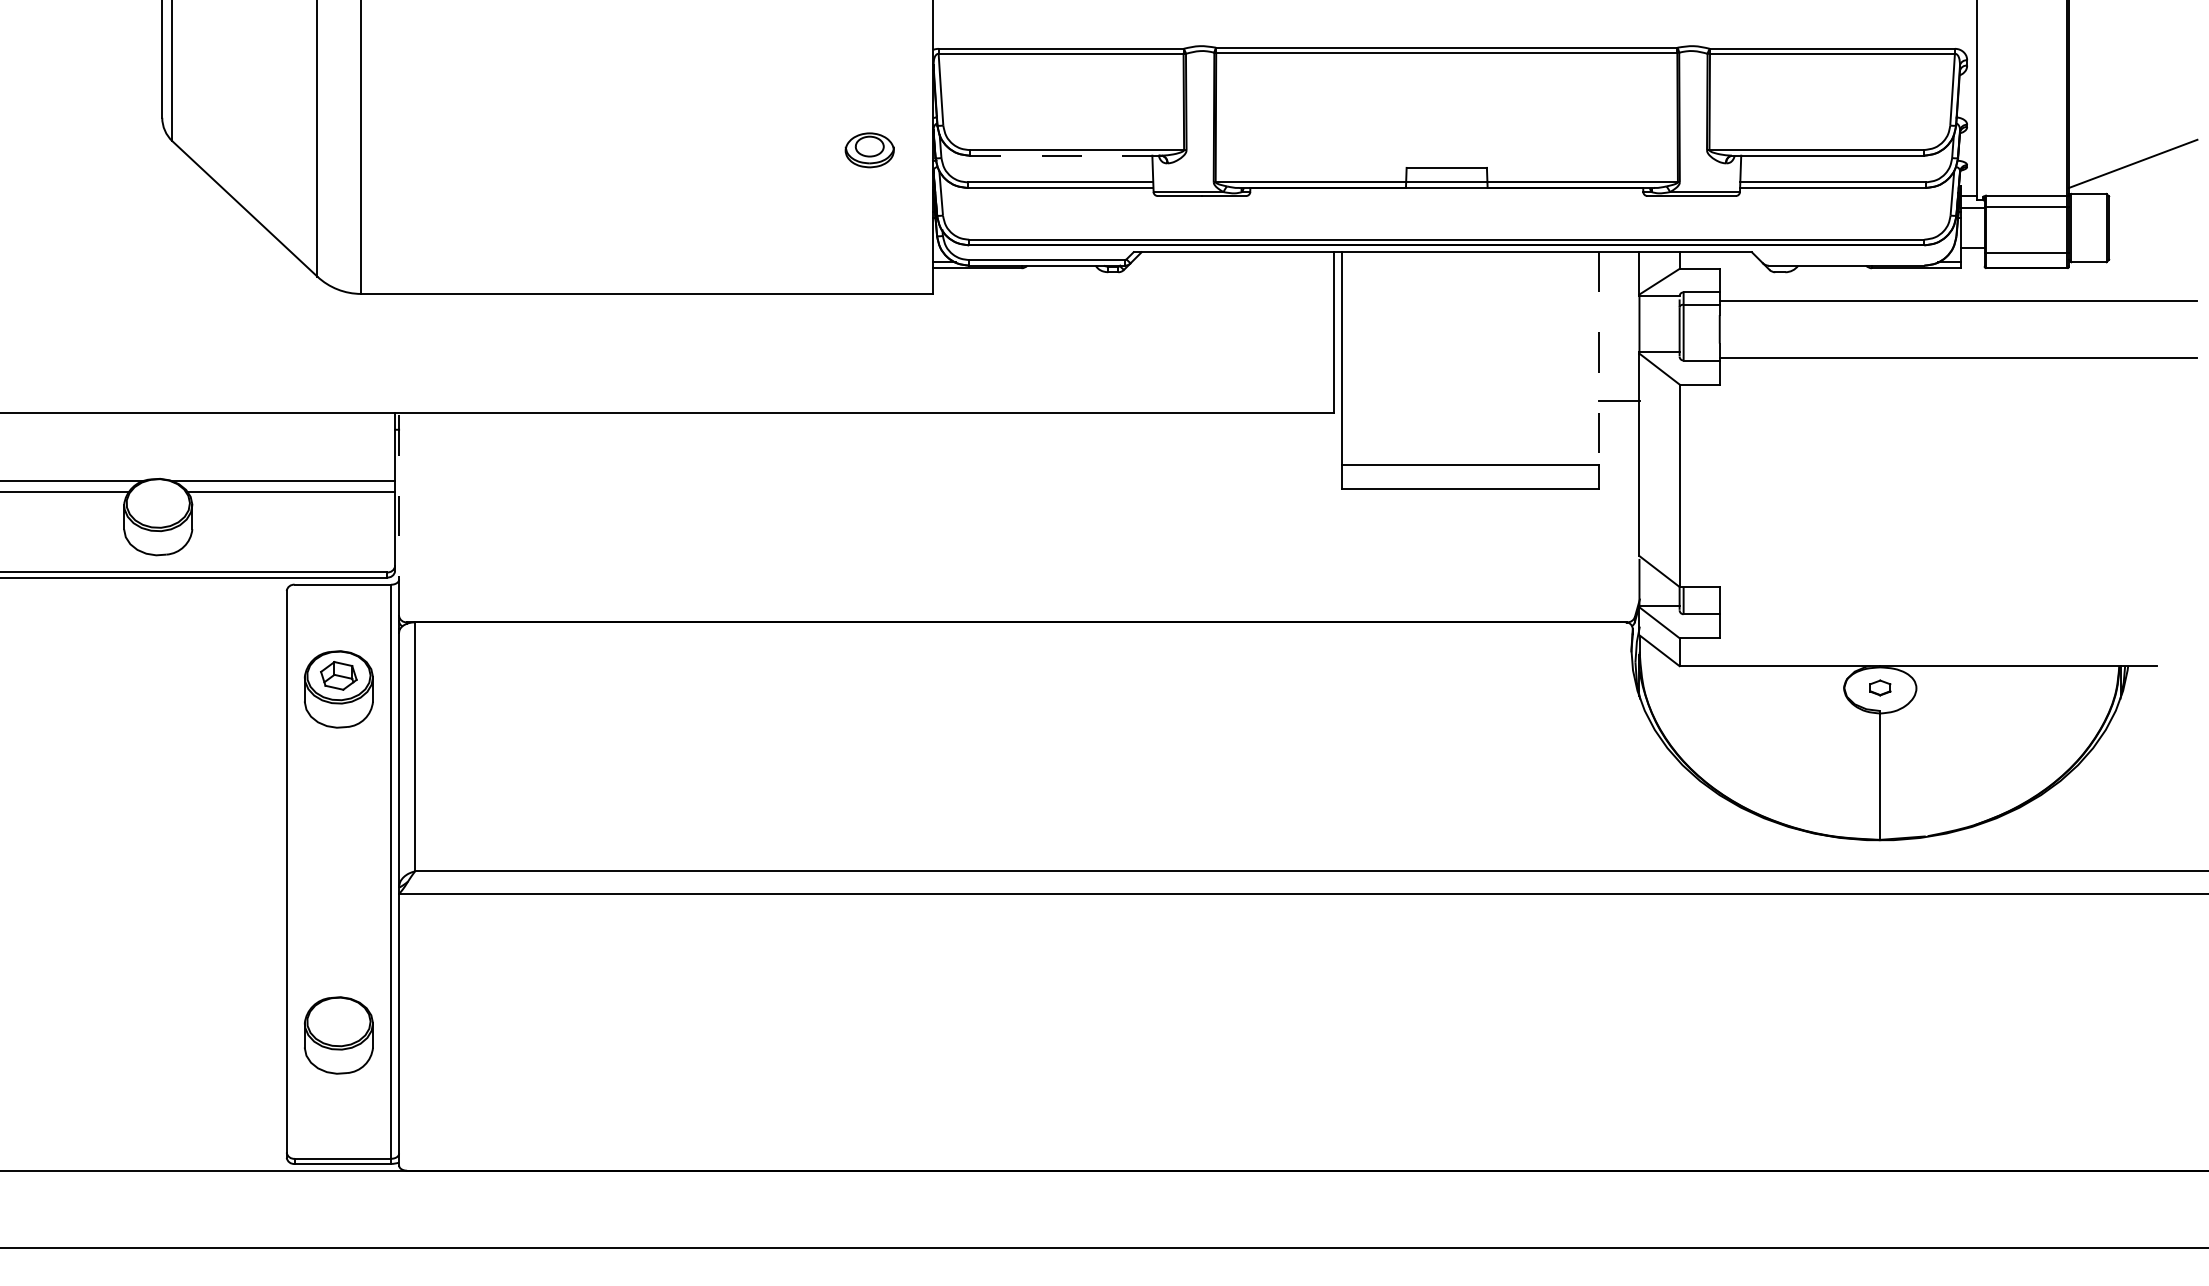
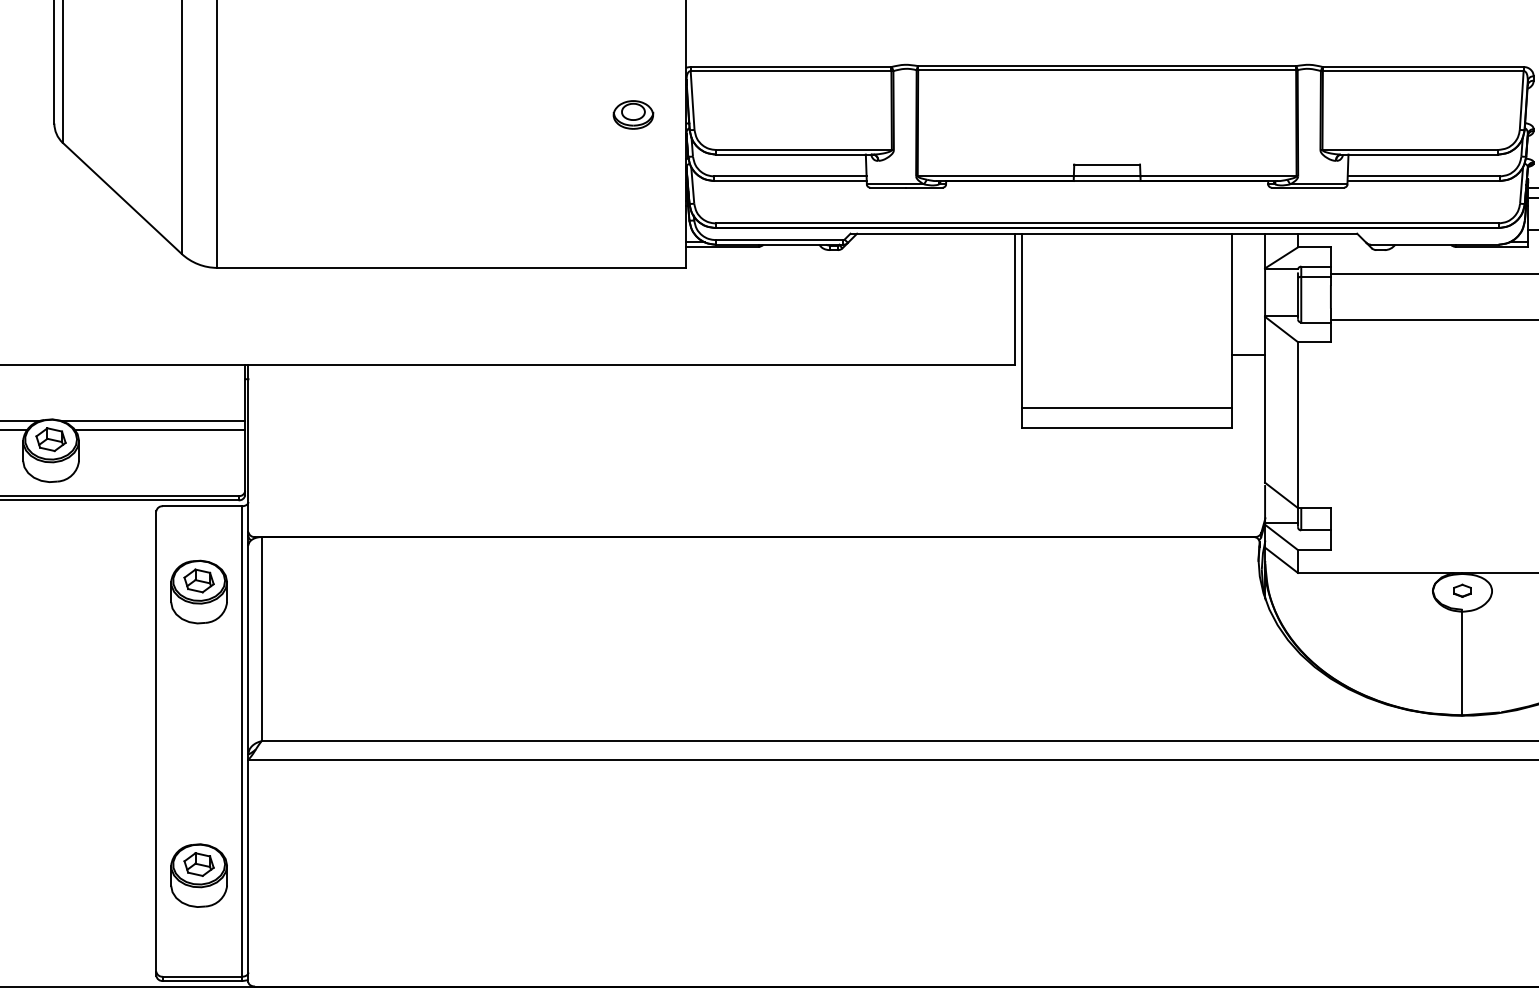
part: (869, 150) -> (633, 115), moved
line: (1065, 155) -> (794, 154), dashed -> solid
line: (1599, 359) -> (1232, 321), dashed -> solid
part: (158, 503) -> (51, 439), added
line: (399, 514) -> (248, 448), dashed -> solid
part: (338, 1021) -> (198, 864), added

